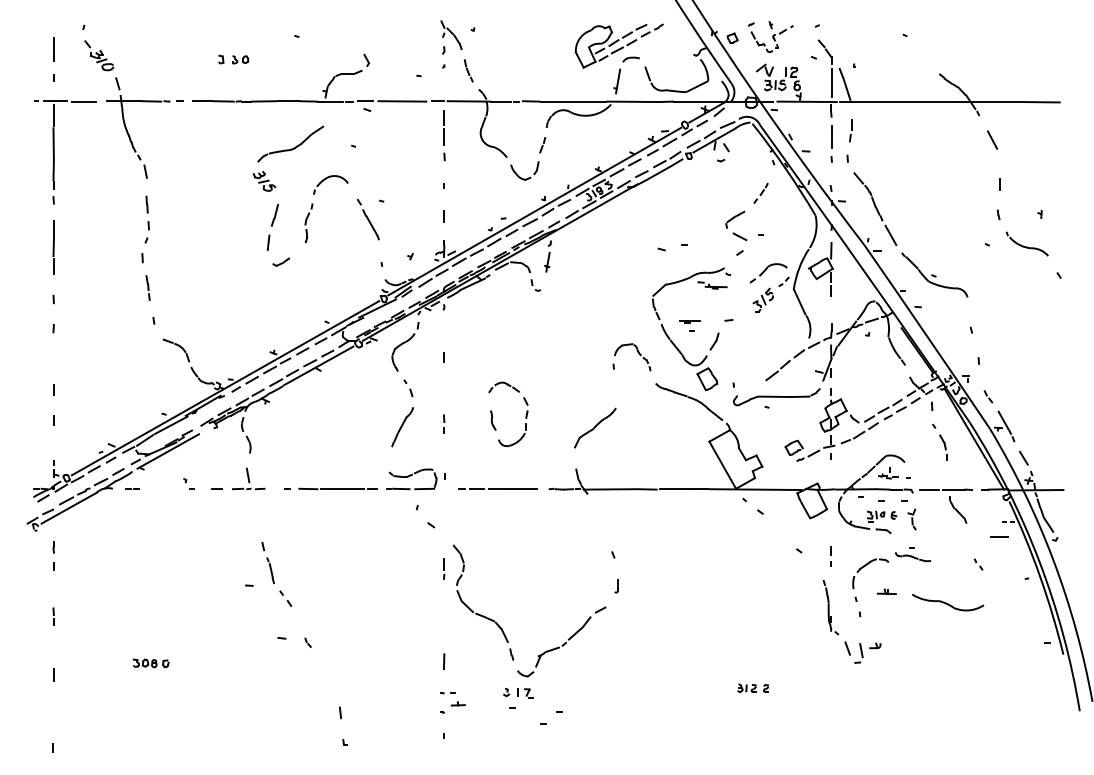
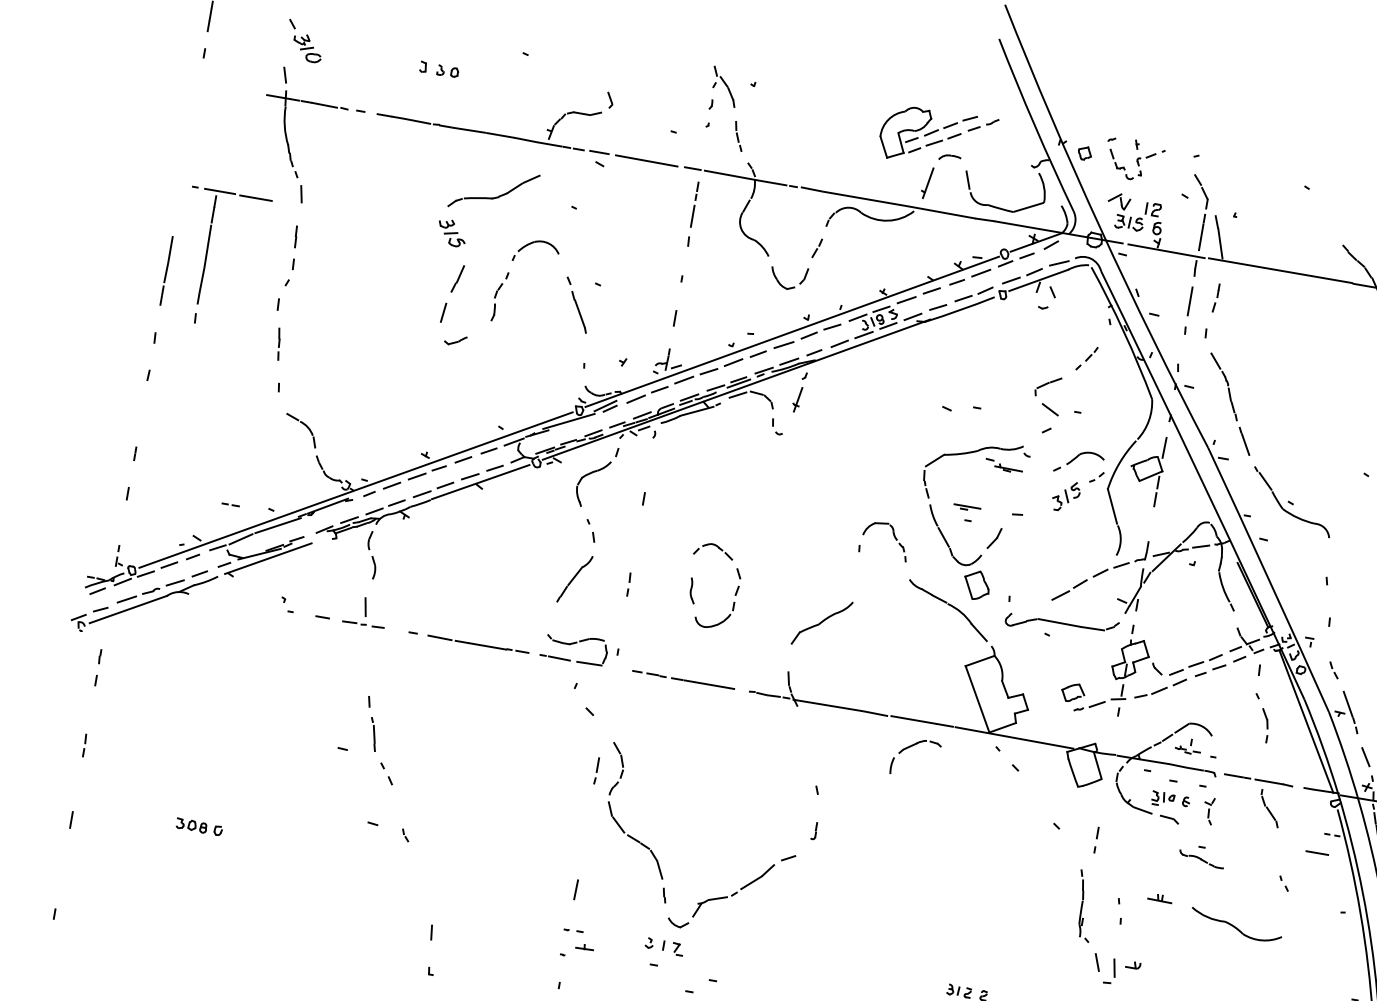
part: (99, 55) -> (305, 41), moved
part: (54, 152) -> (207, 257), moved
line: (131, 488) -> (229, 504), moved
part: (864, 567) -> (909, 748), moved

